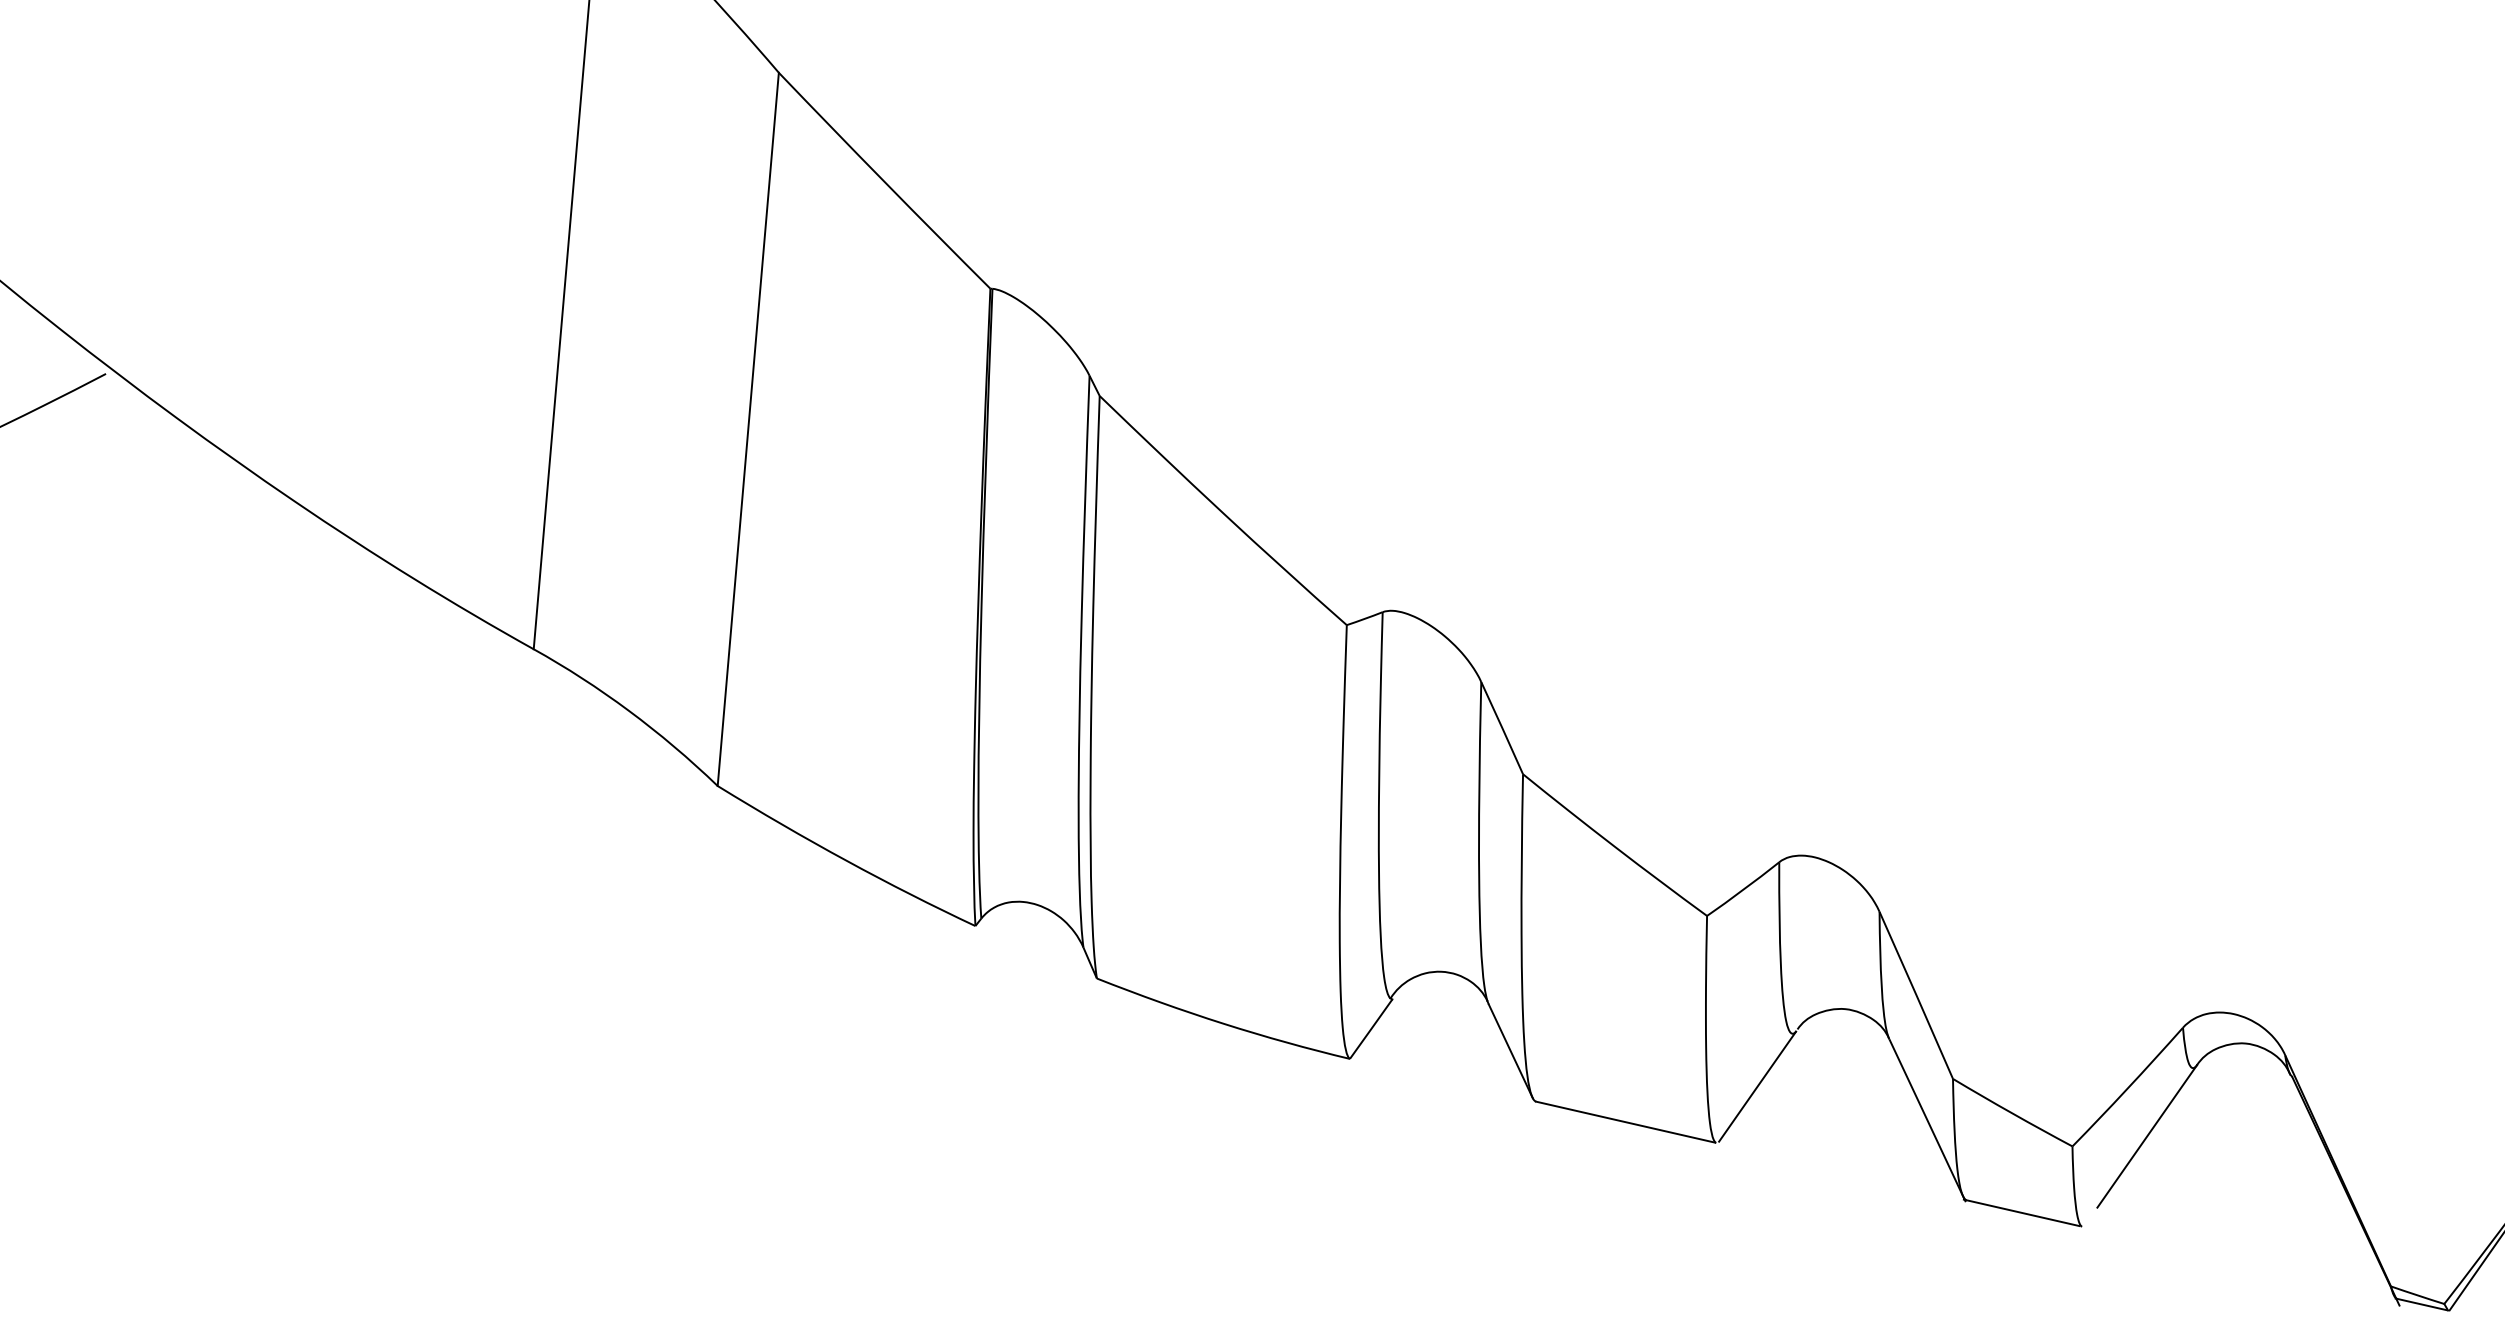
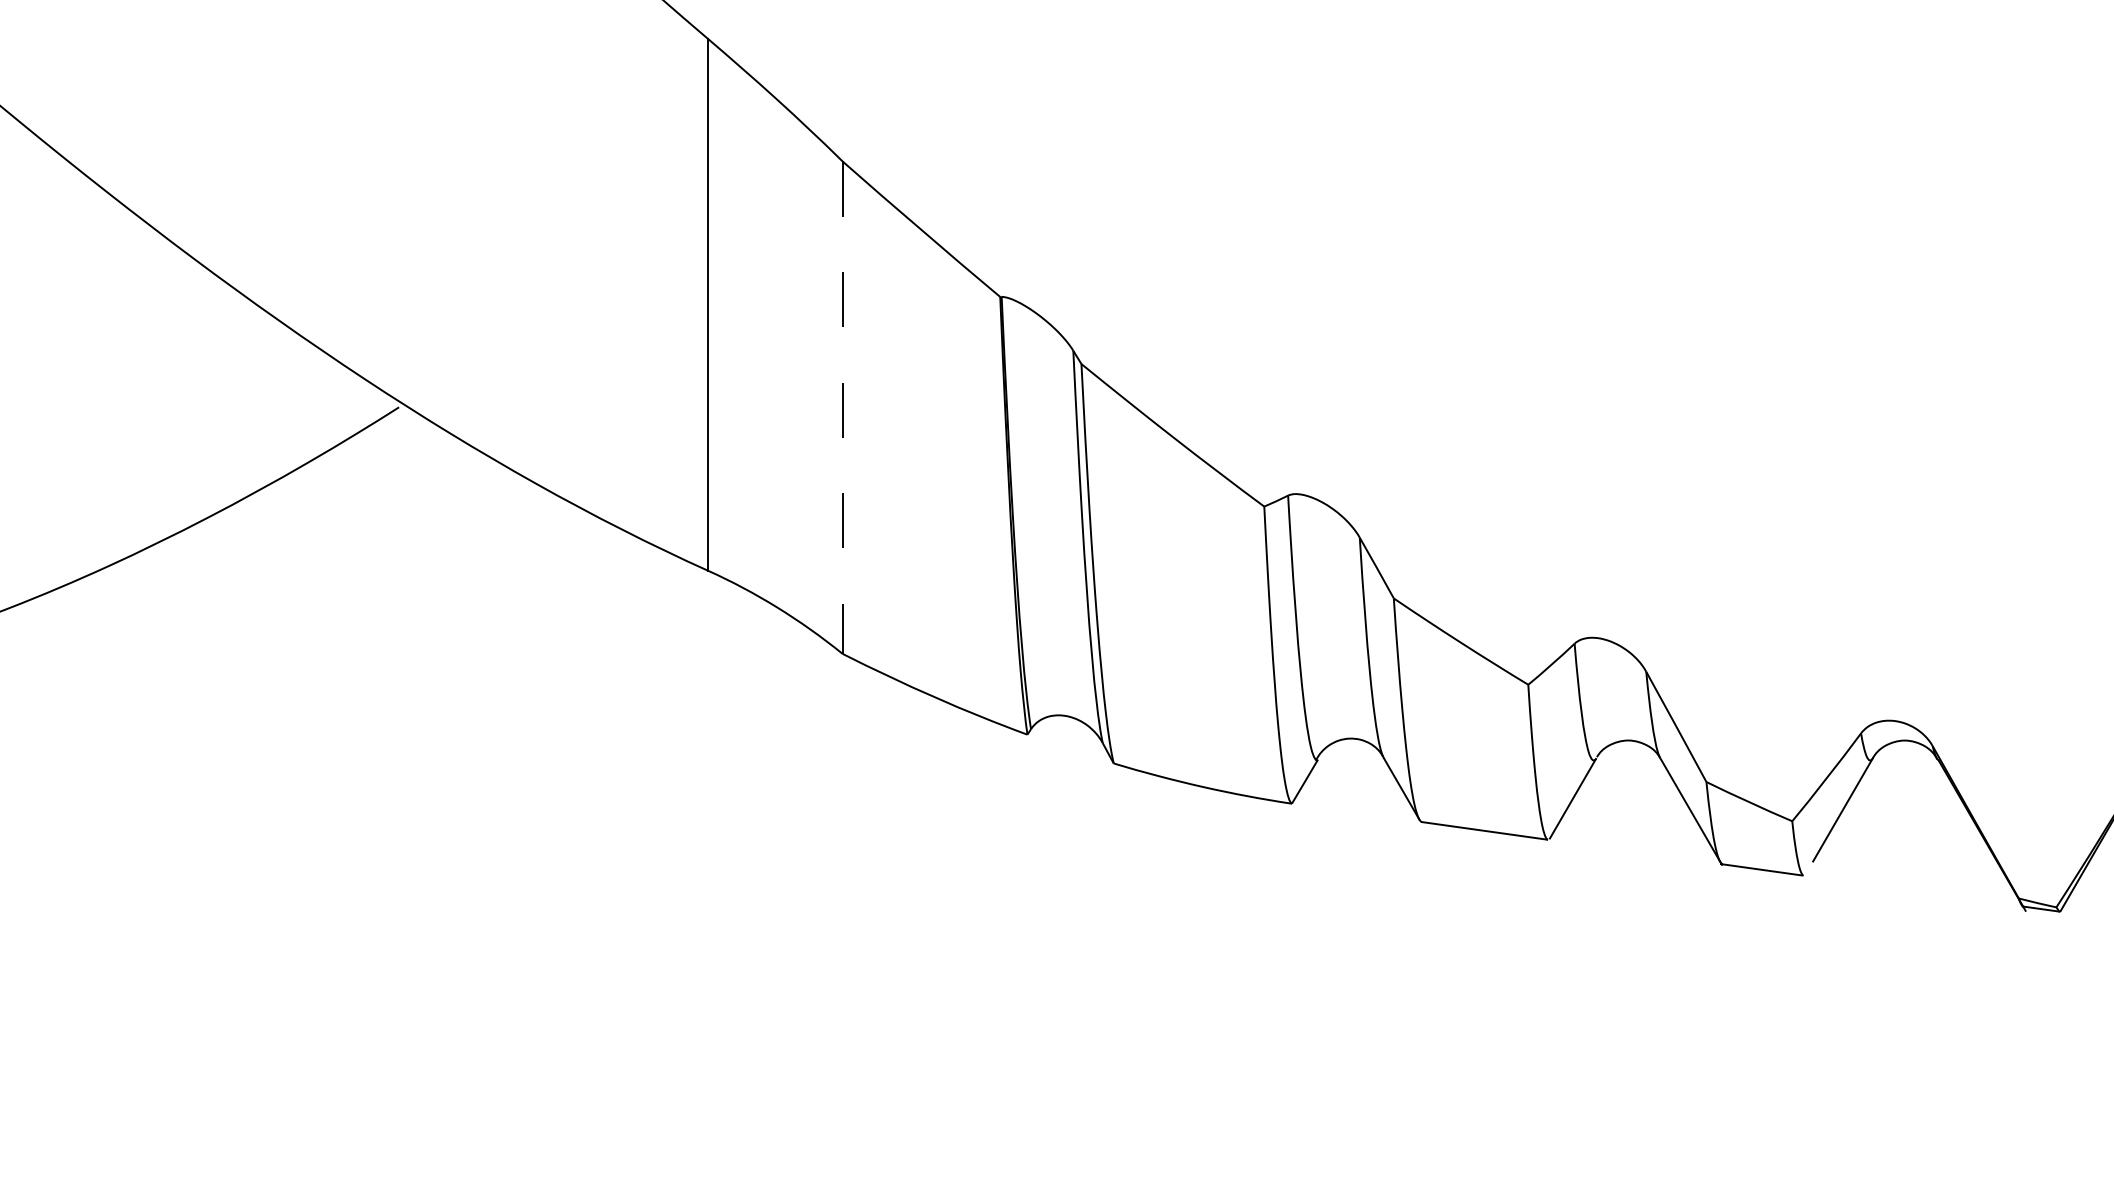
line: (748, 430) -> (842, 408), solid -> dashed

